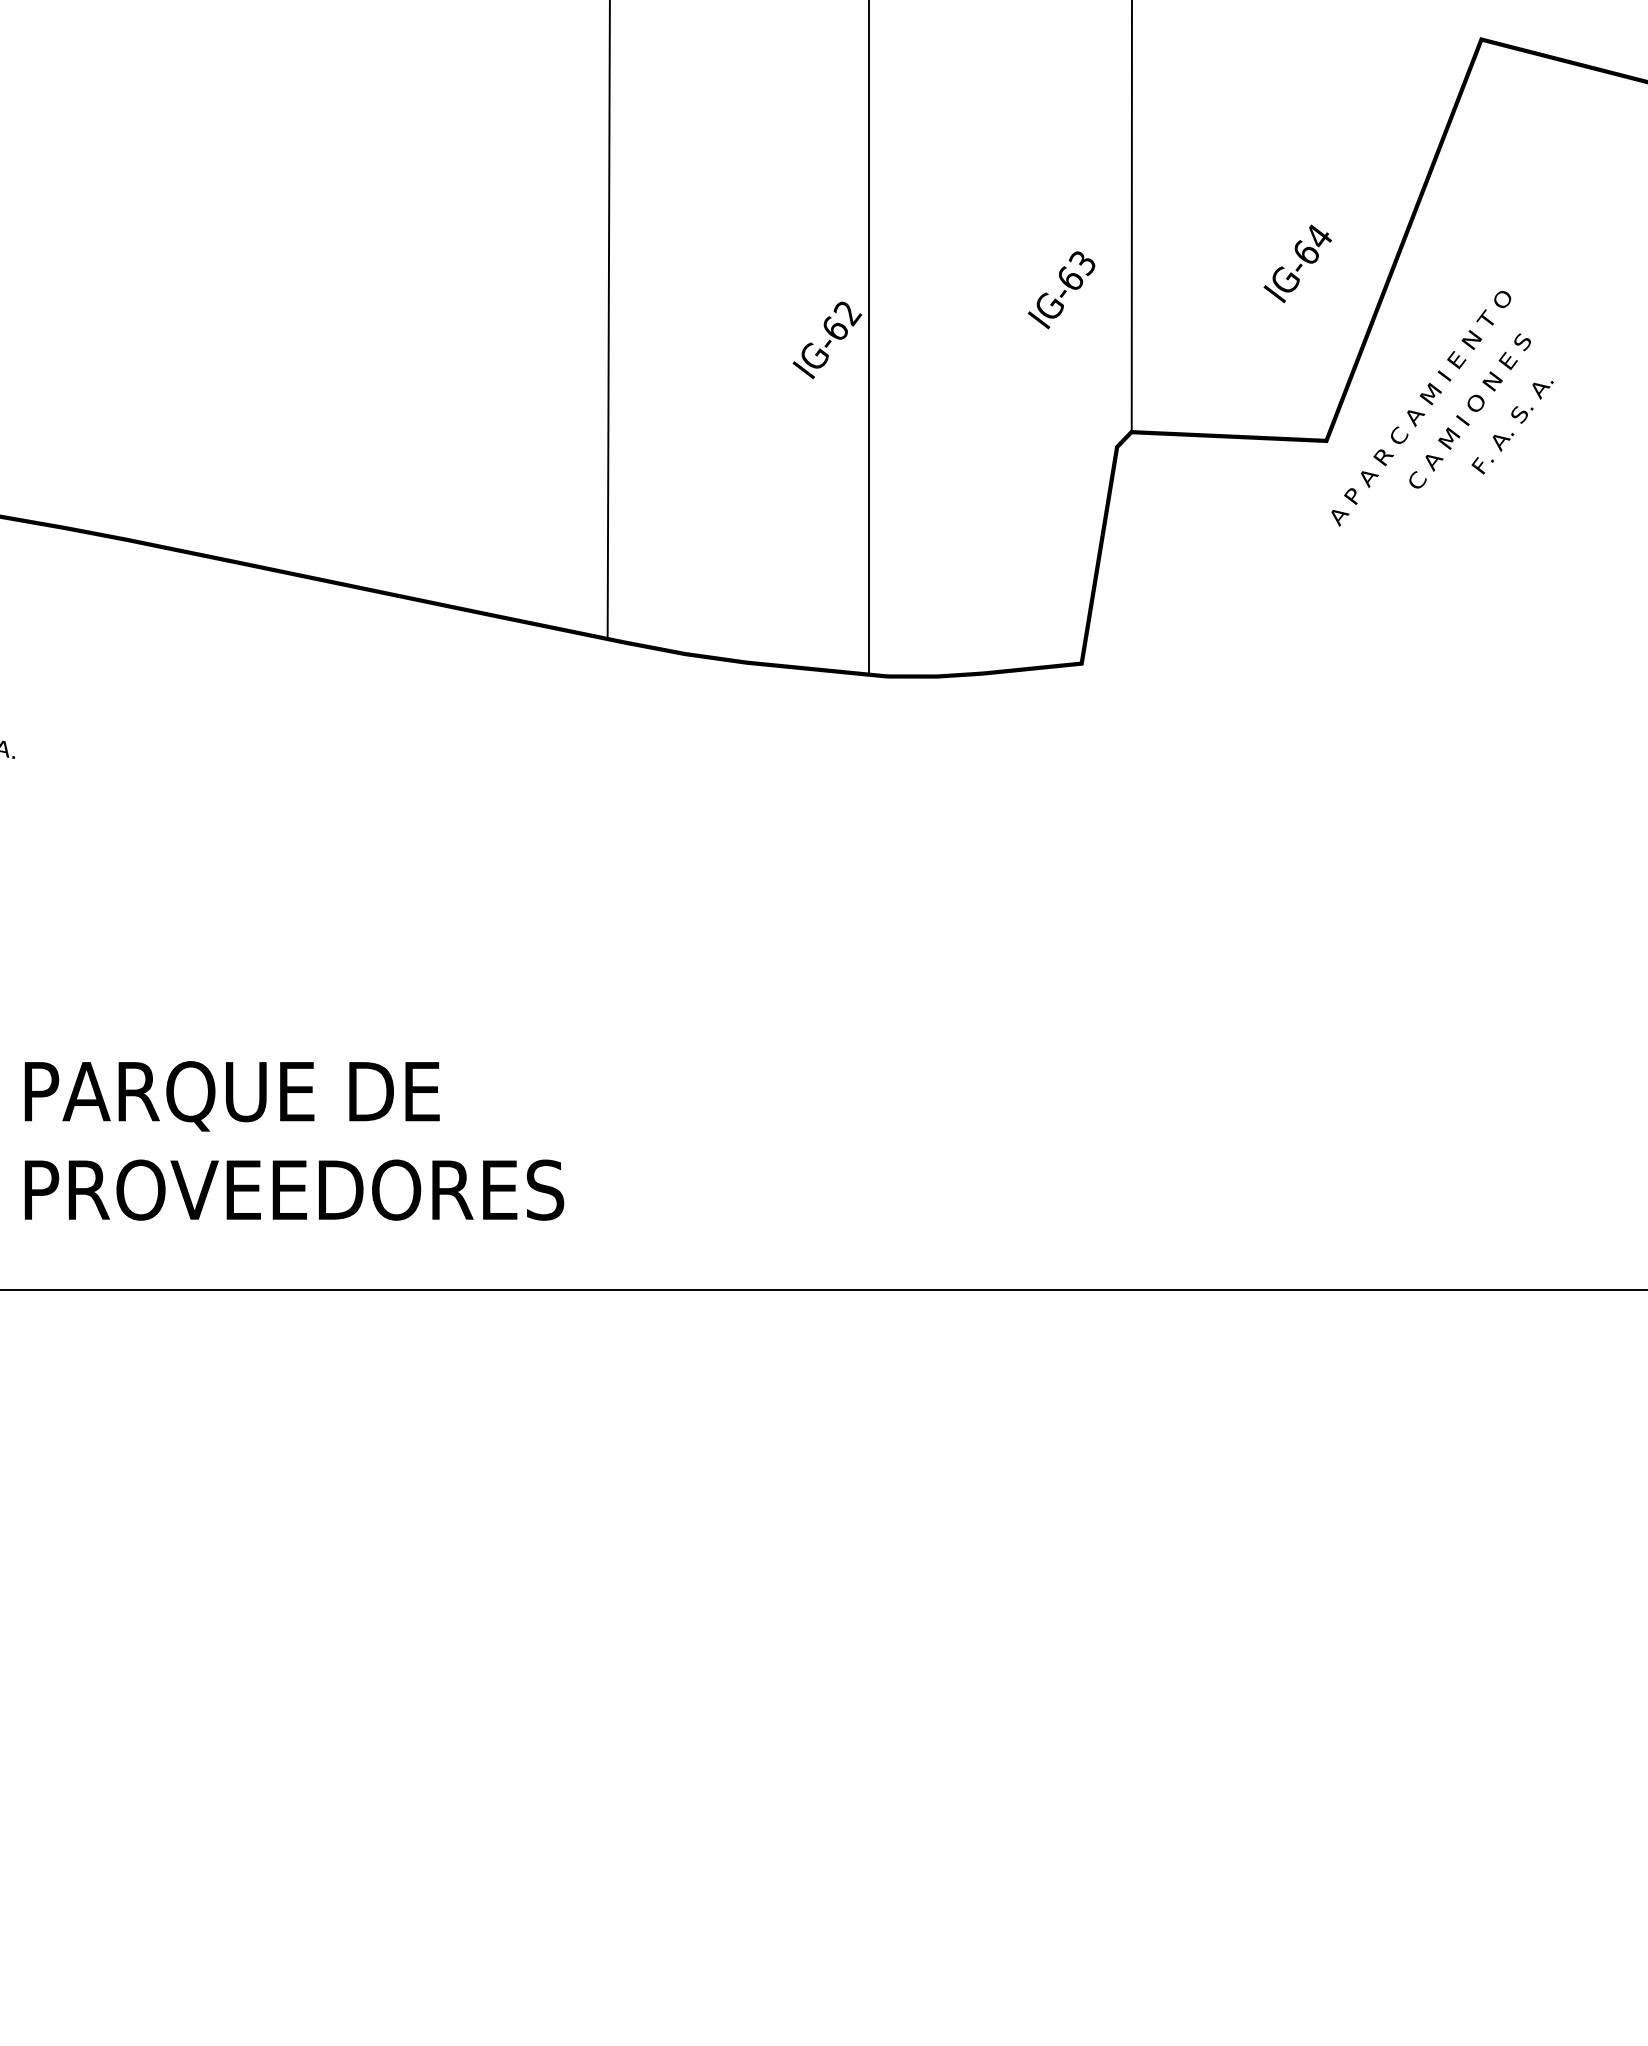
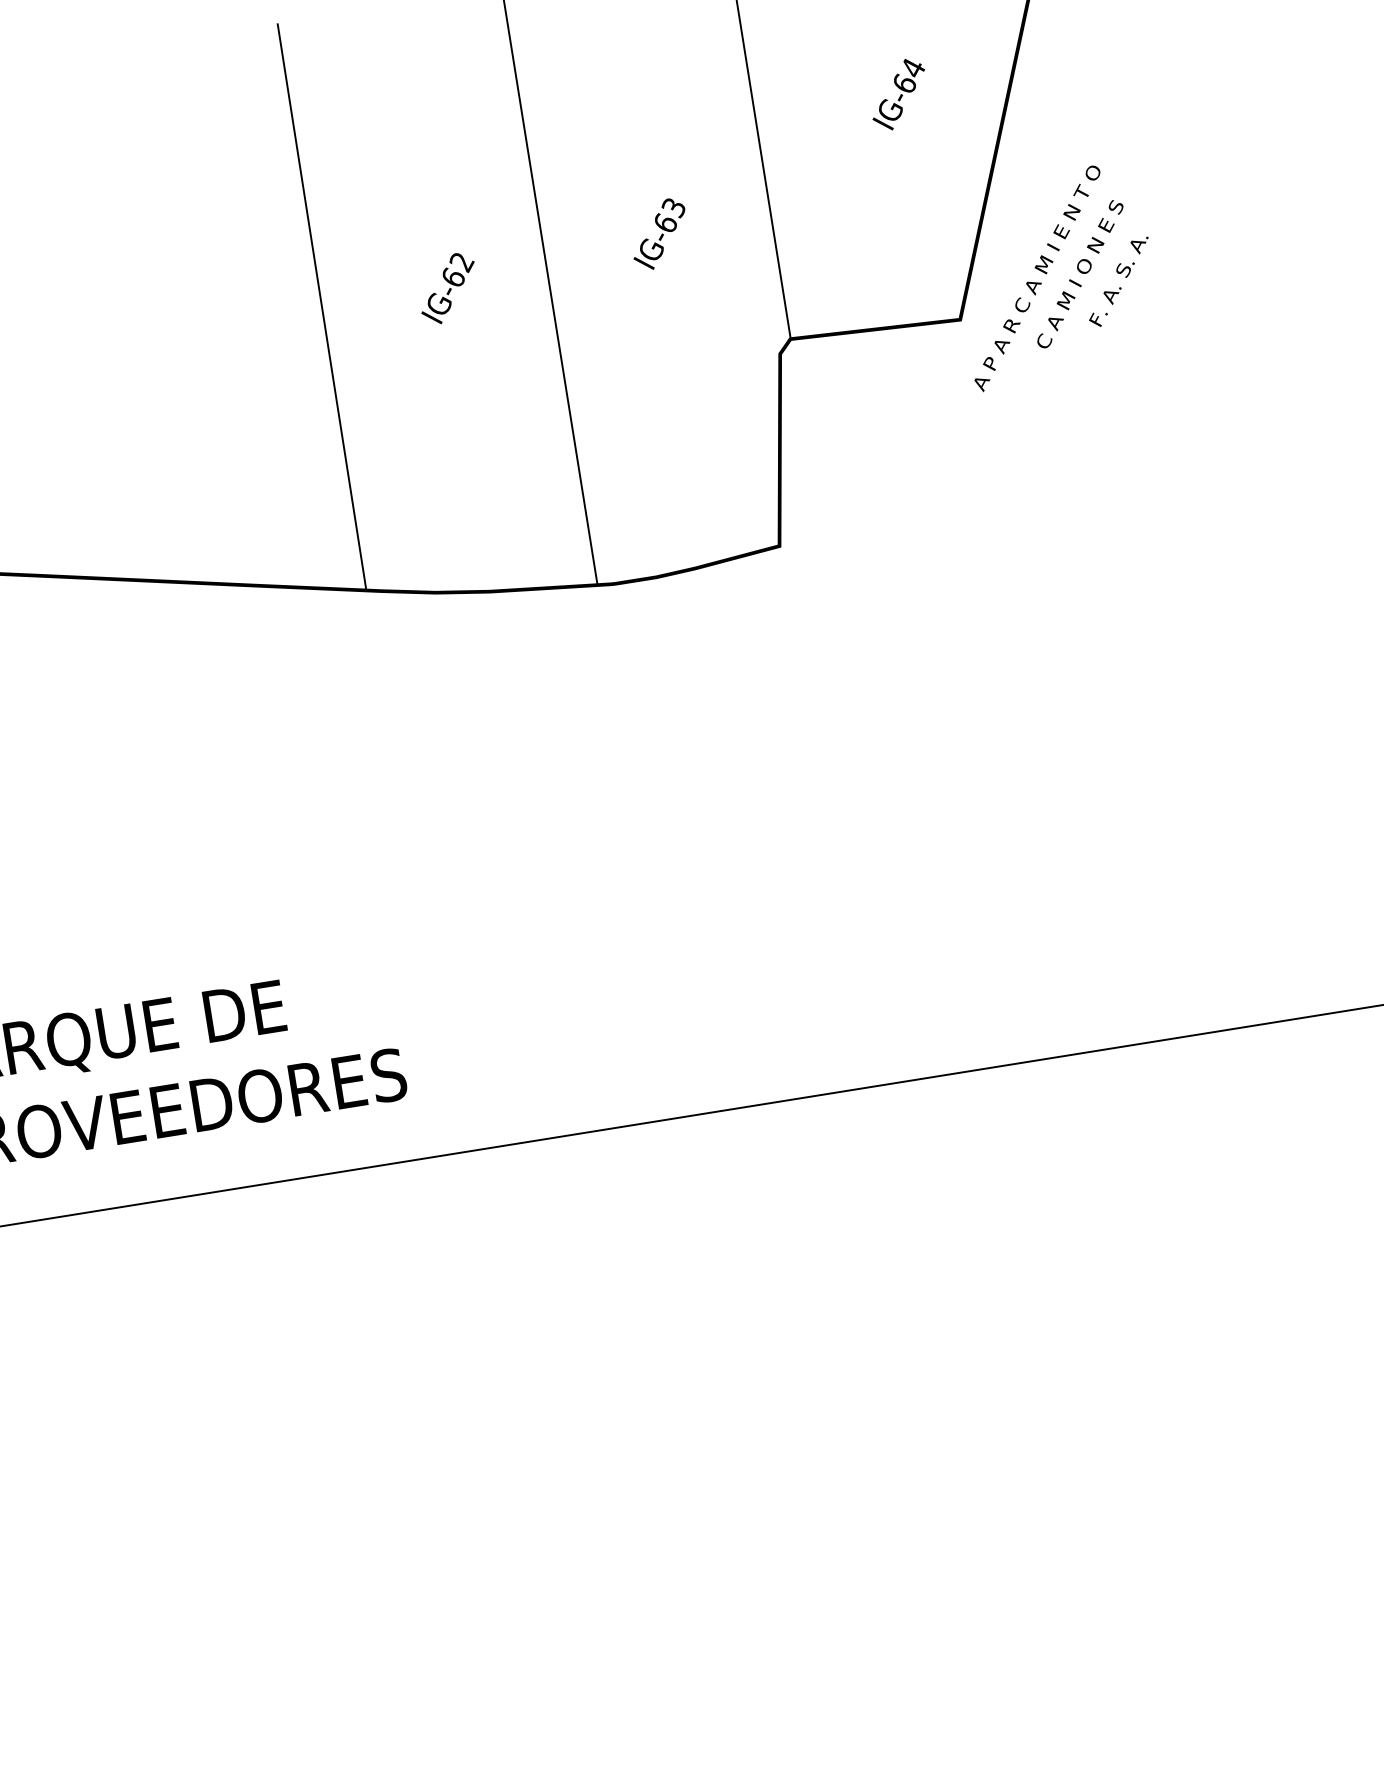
text: (1297, 263) -> (898, 94), moved
text: (1061, 290) -> (659, 234), moved
text: (827, 340) -> (448, 288), moved

